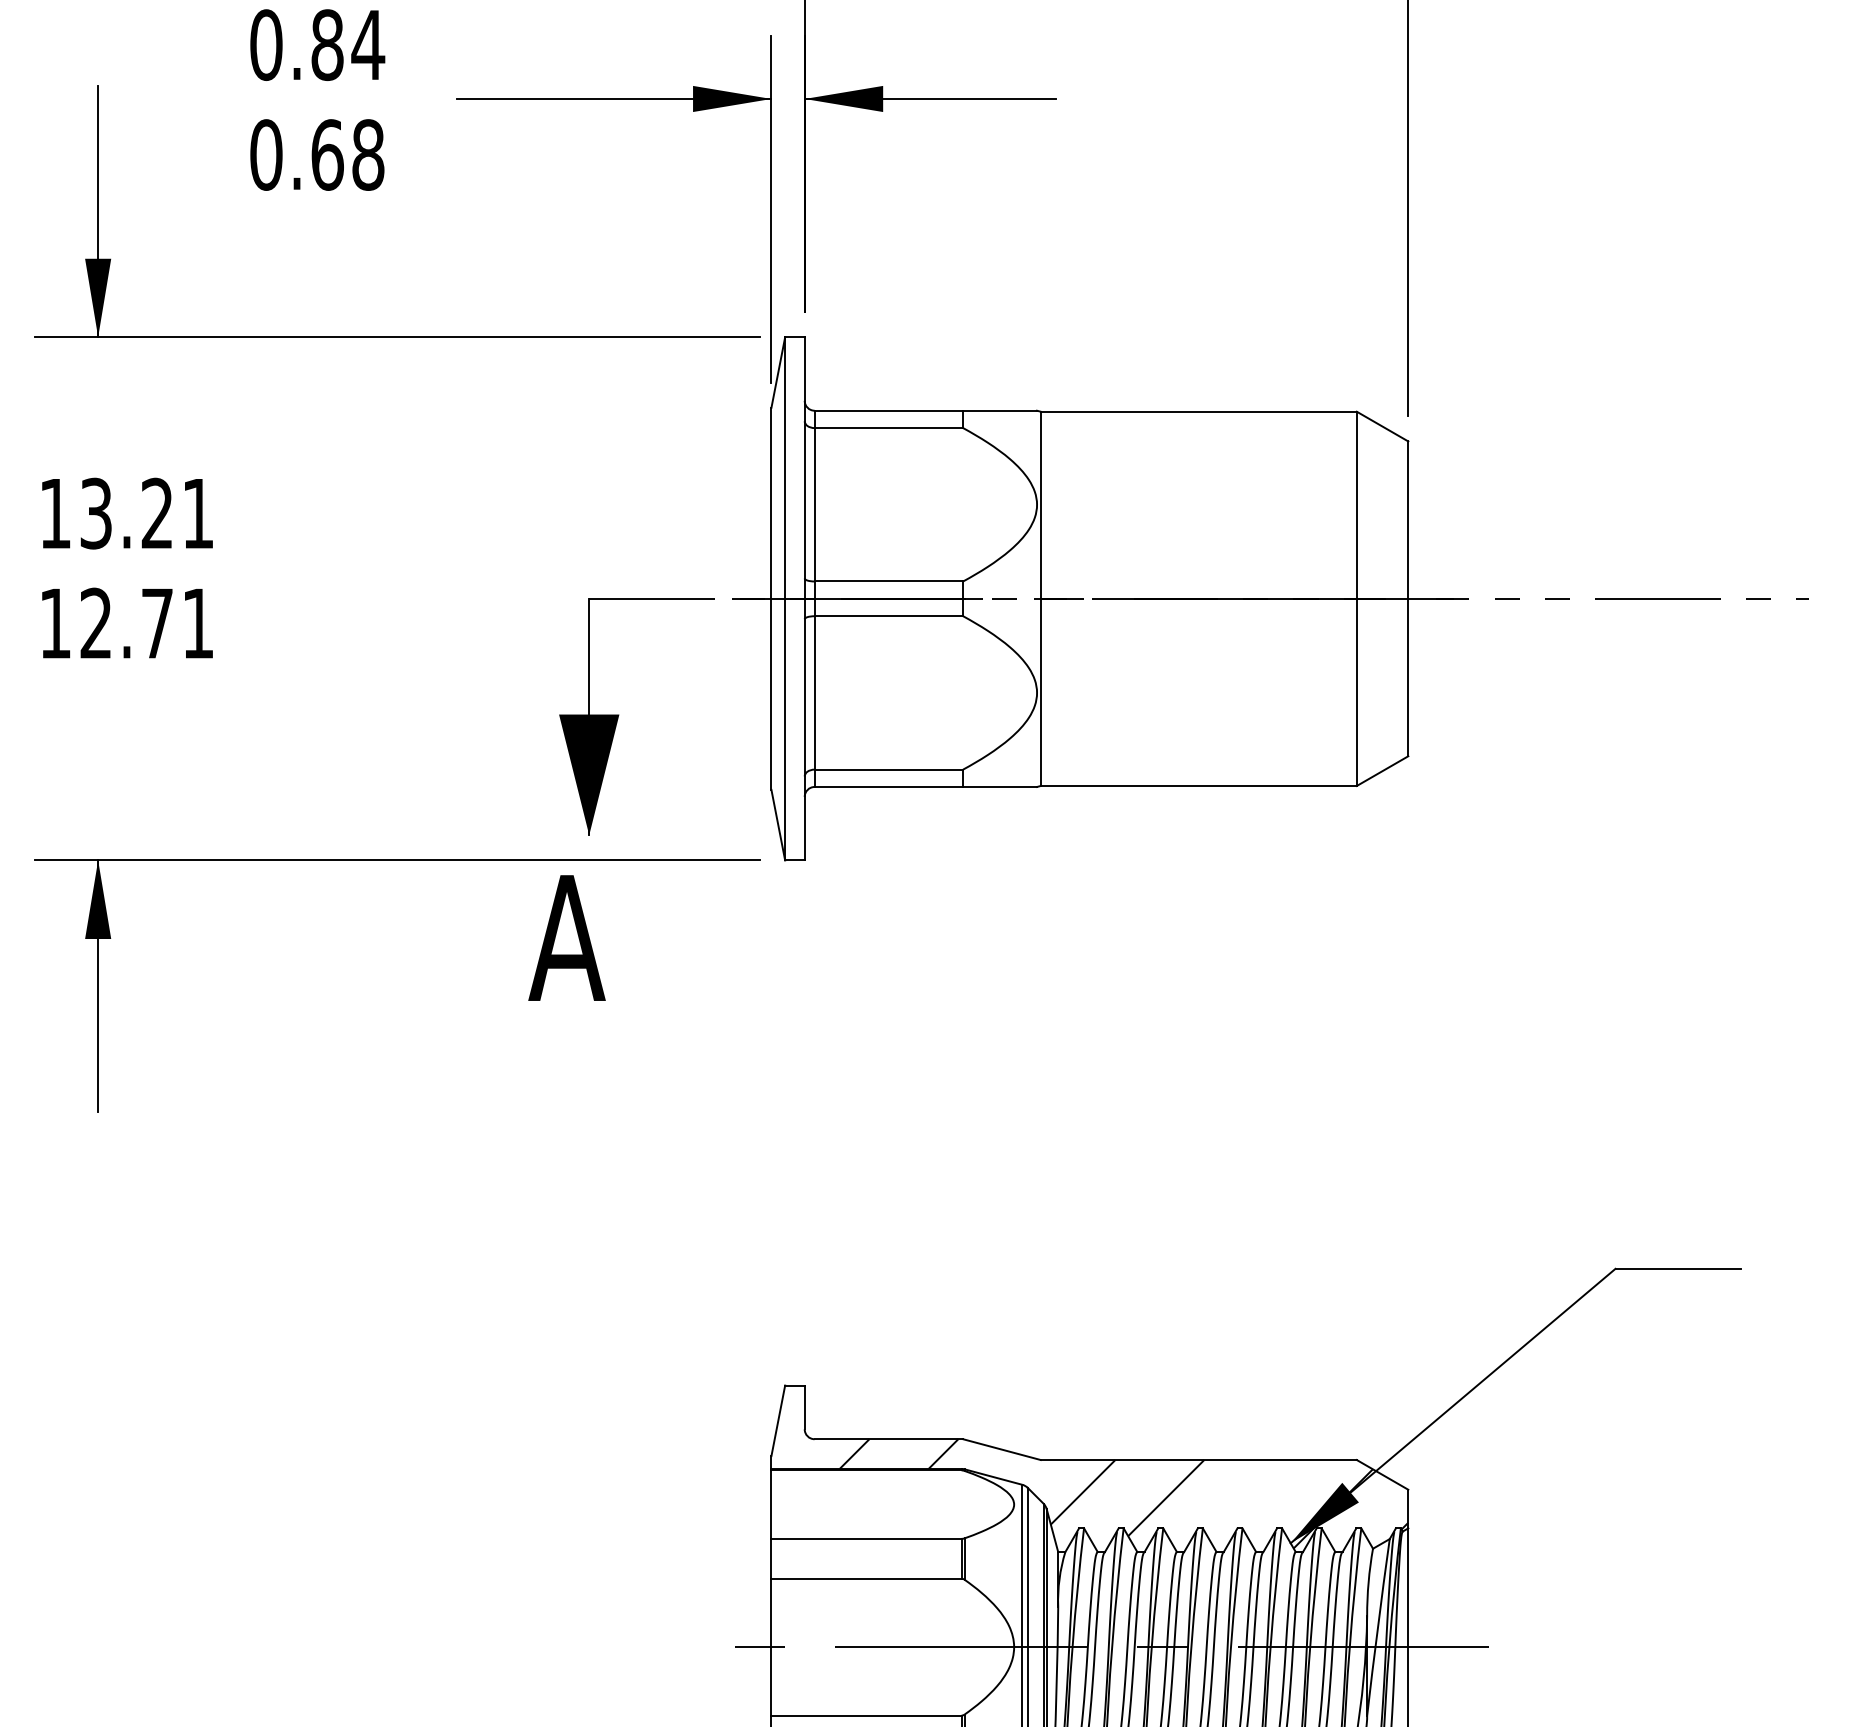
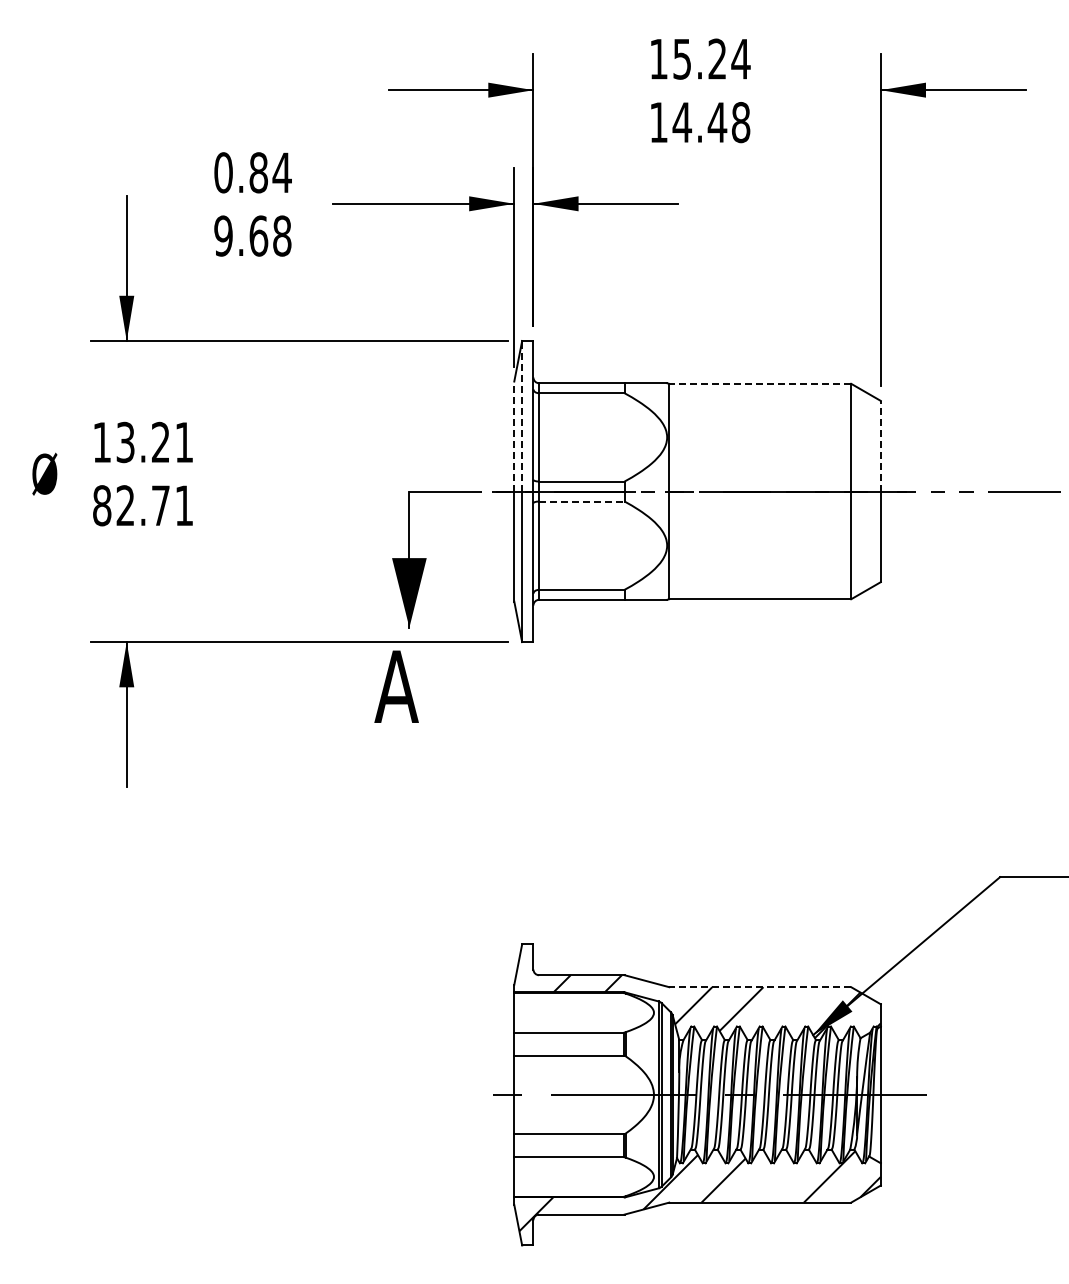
text: (266, 154) -> (223, 235), 0.68 -> 9.68
line: (1199, 411) -> (760, 383), solid -> dashed
line: (785, 466) -> (522, 415), solid -> dashed
line: (771, 503) -> (514, 436), solid -> dashed
line: (1407, 518) -> (880, 445), solid -> dashed
line: (888, 616) -> (581, 501), solid -> dashed
text: (56, 623) -> (102, 505), 12.71 -> 82.71
line: (1199, 1460) -> (760, 987), solid -> dashed

